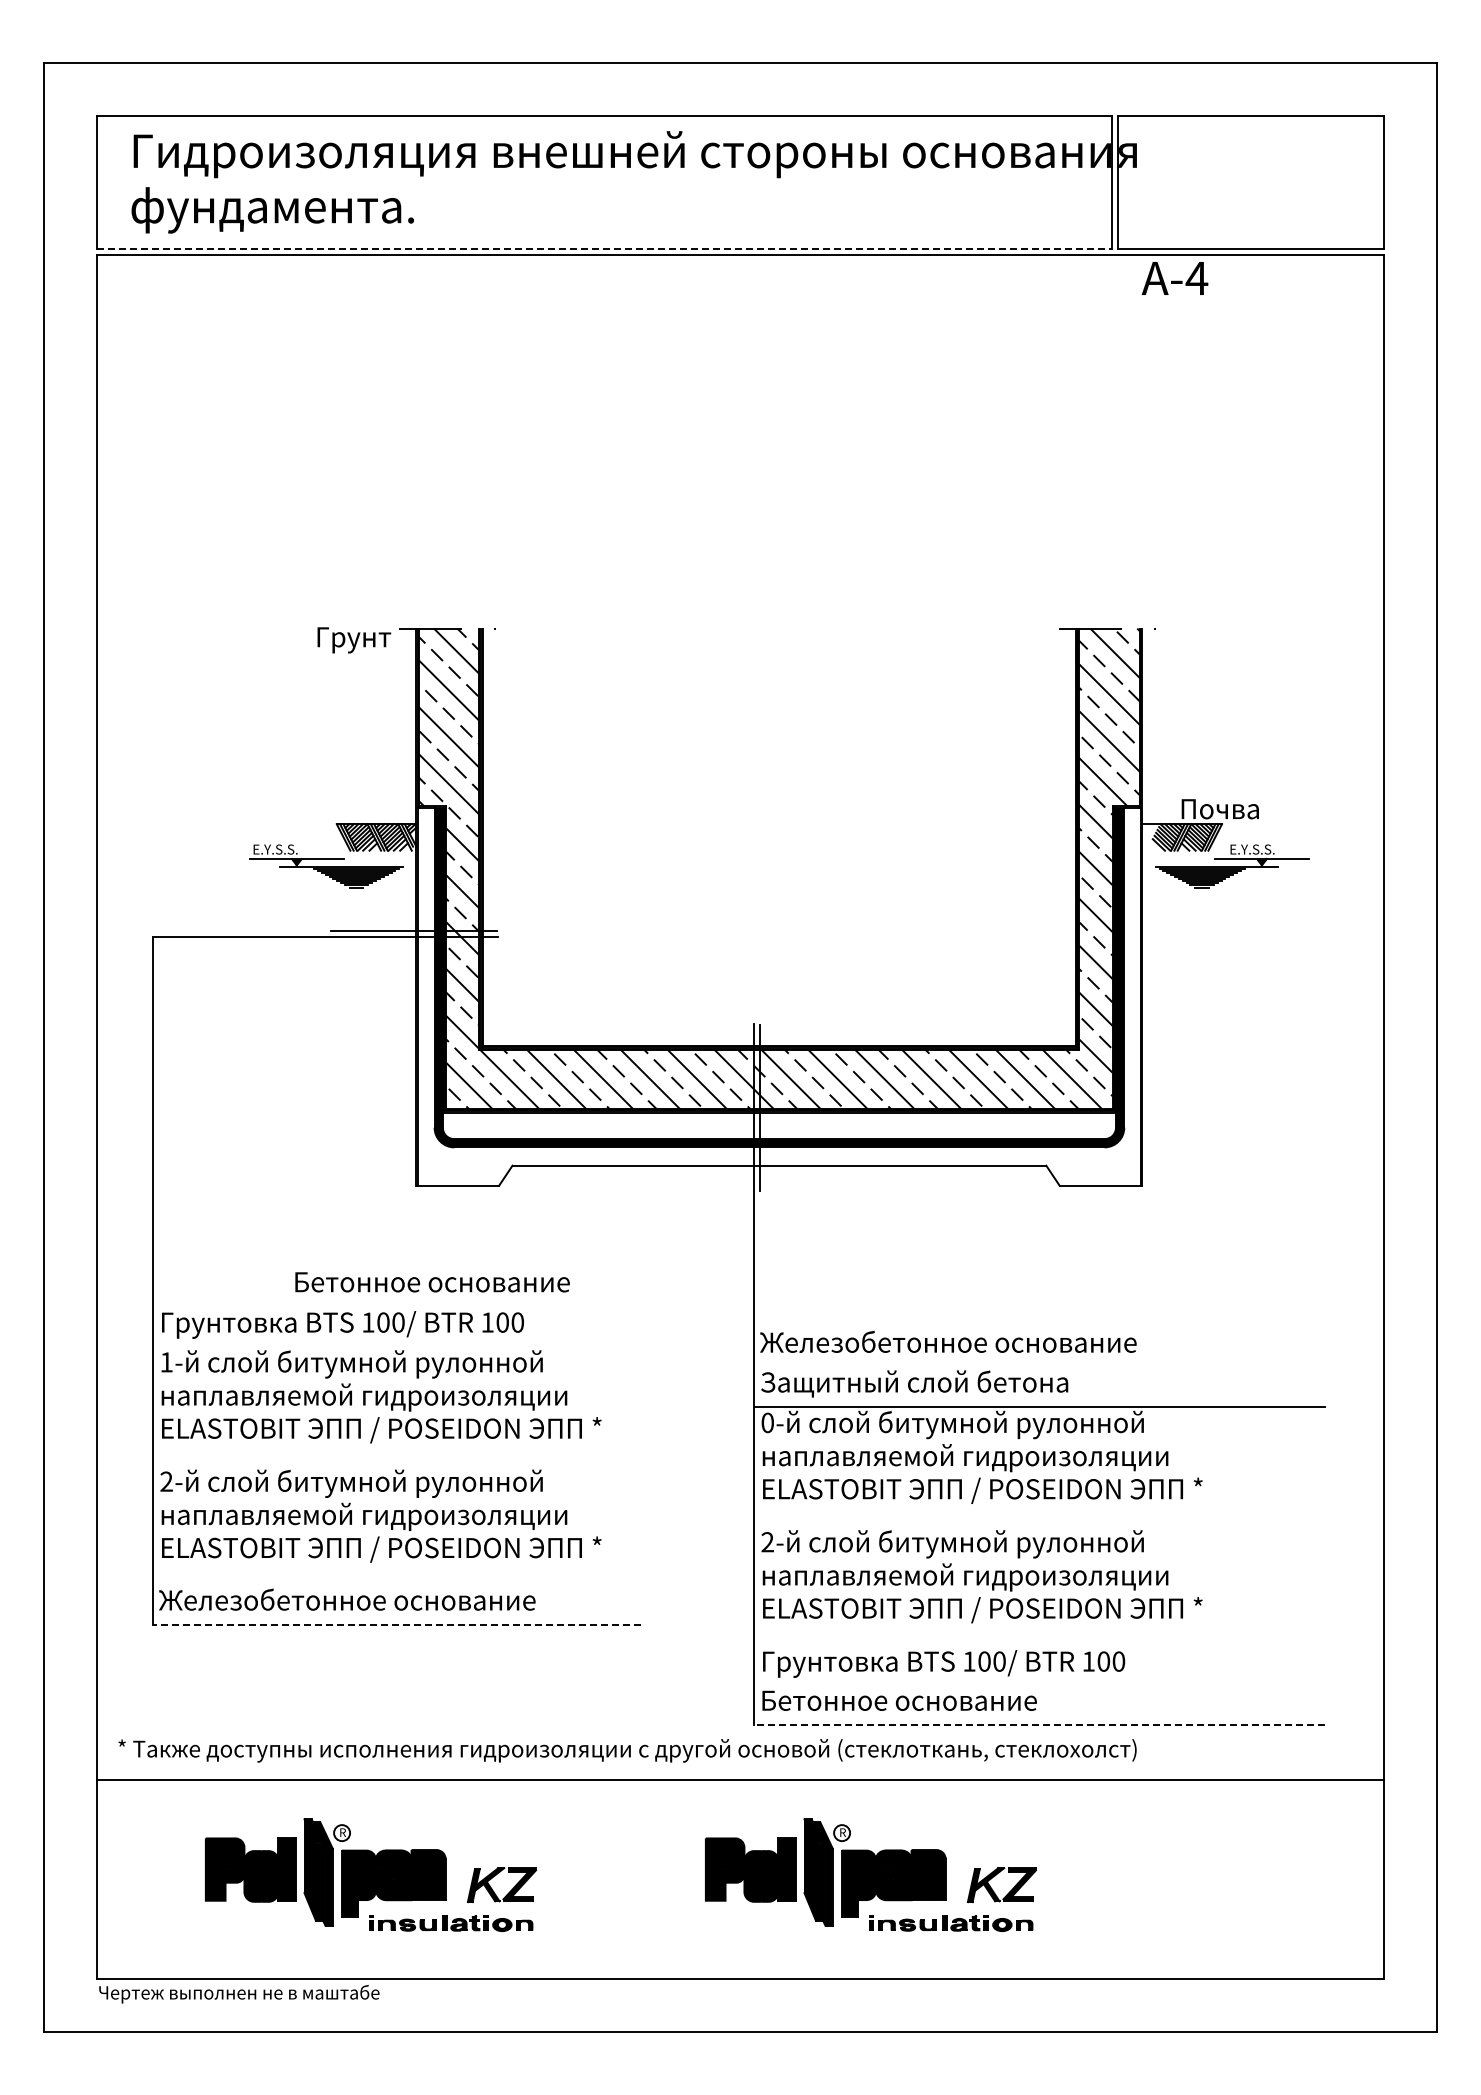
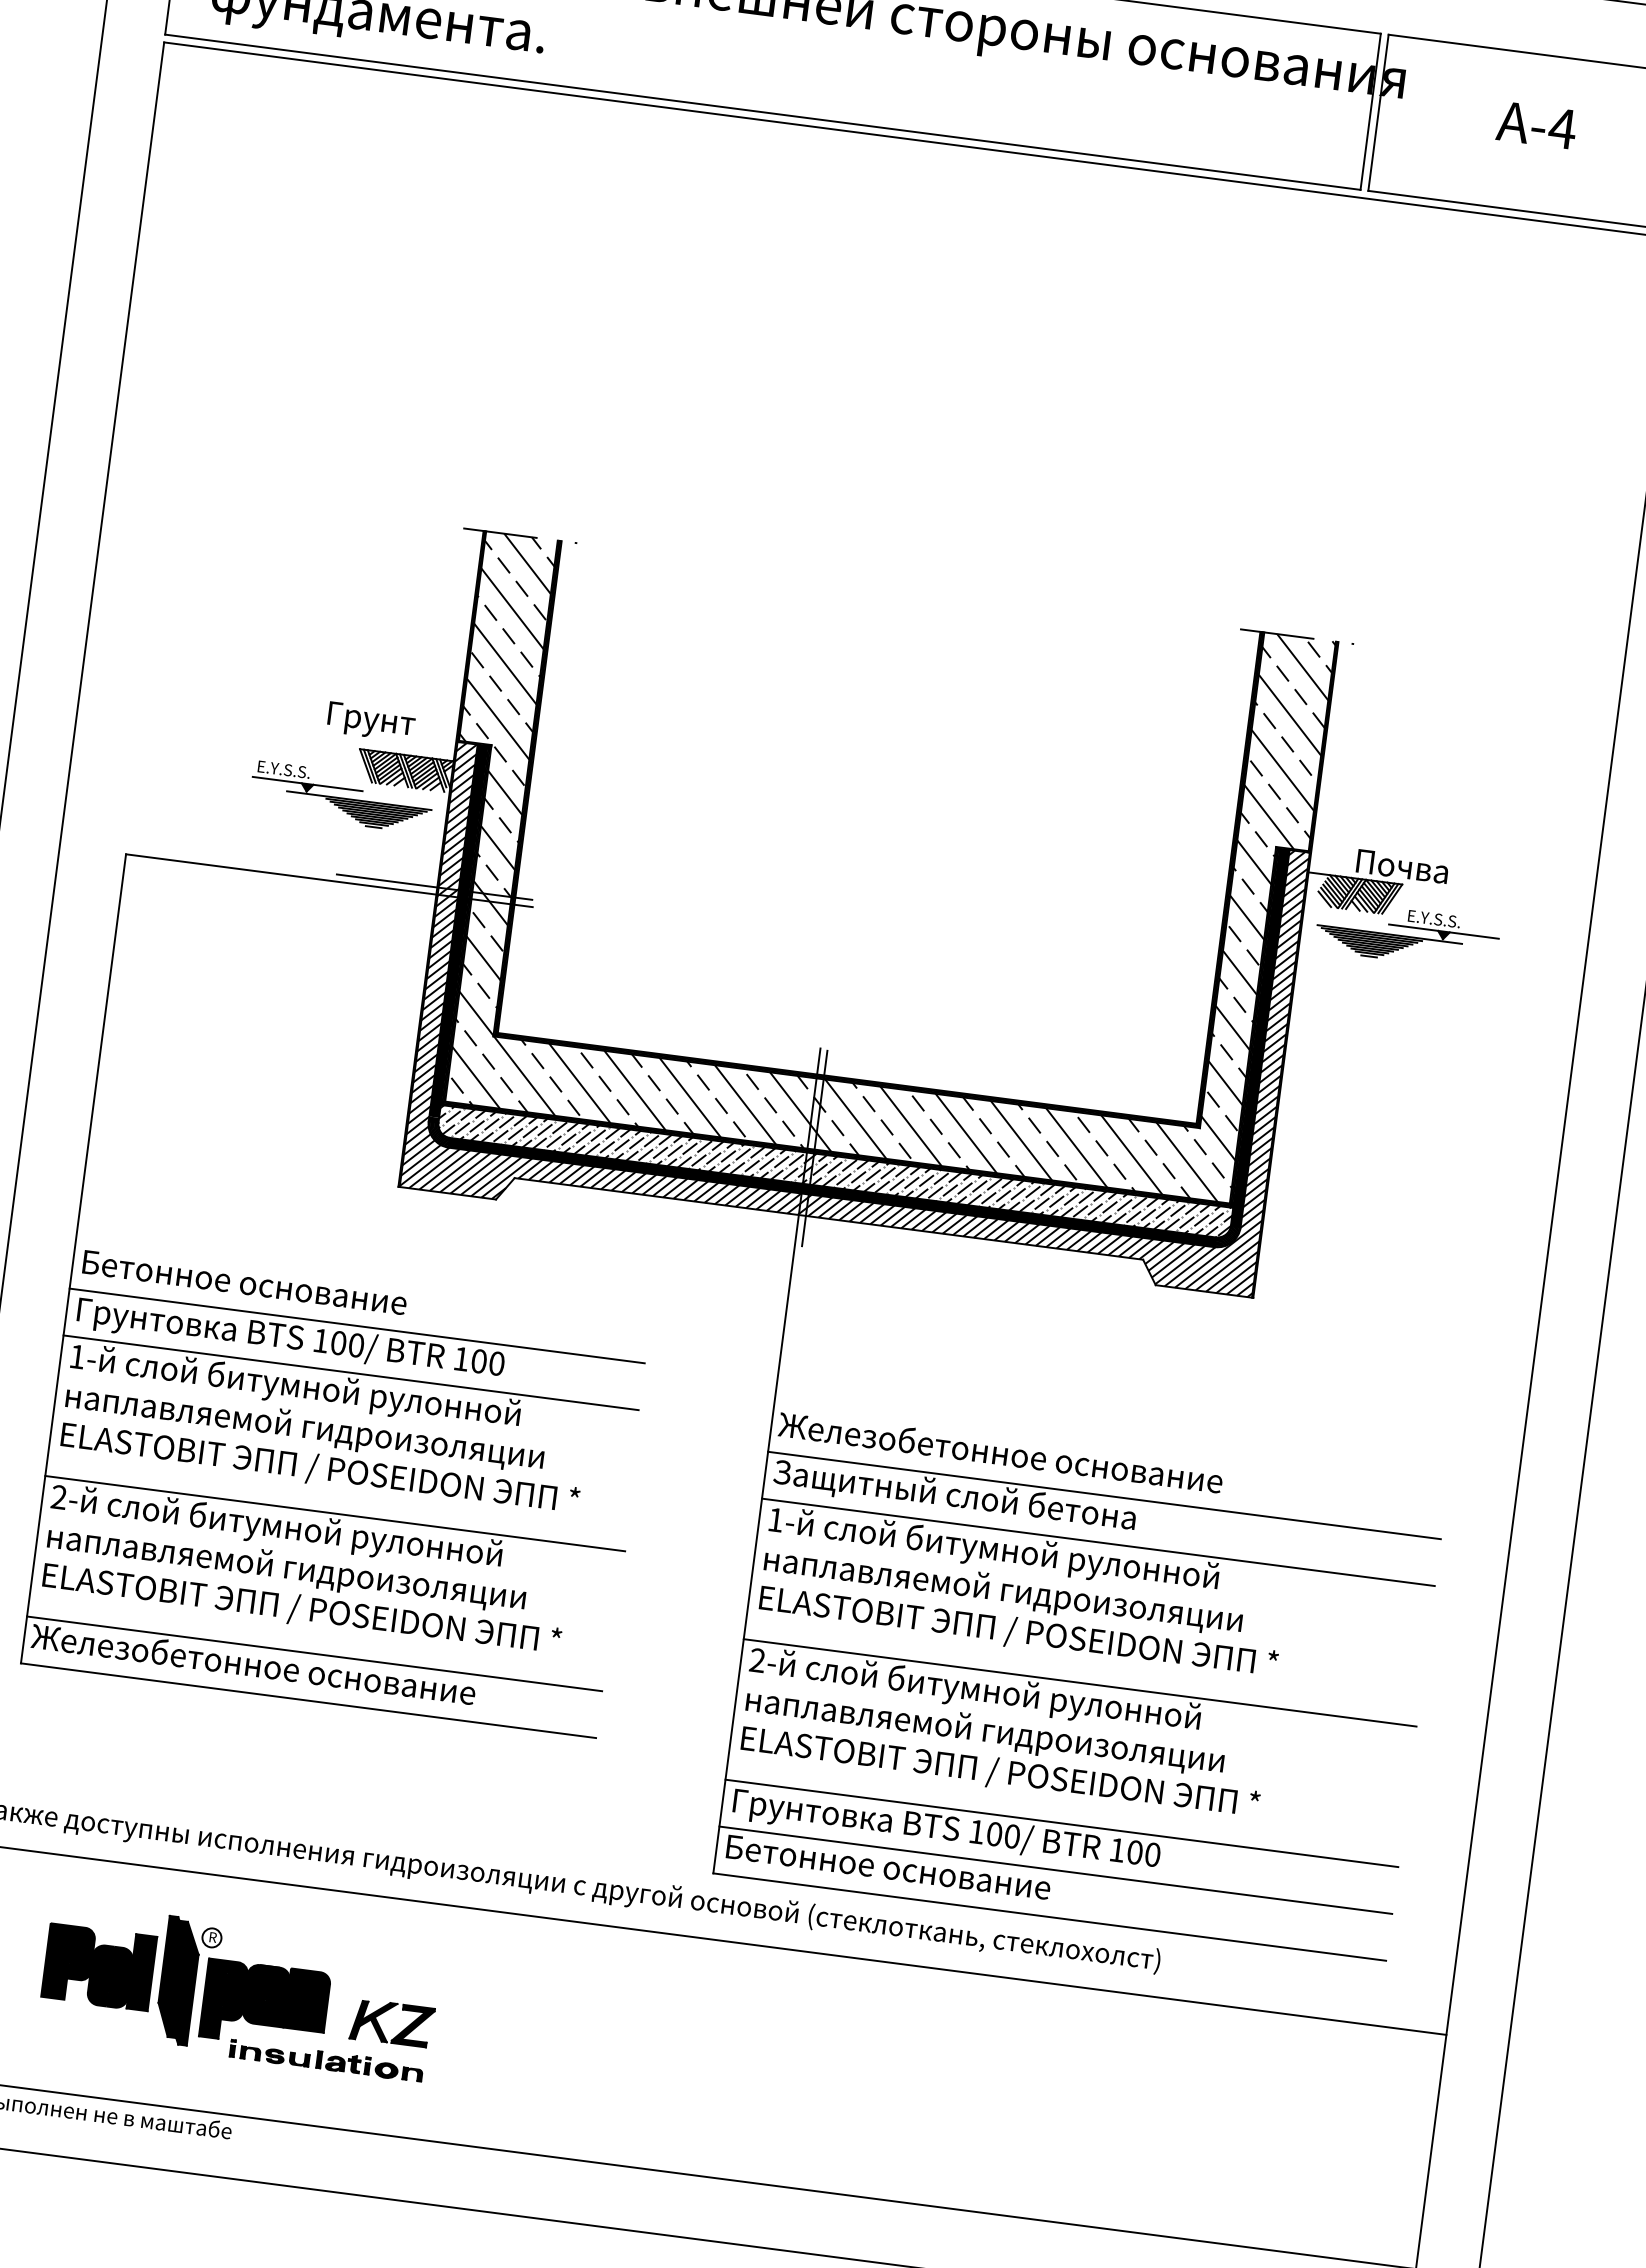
line: (604, 248) -> (763, 112), dashed -> solid
text: (1174, 278) -> (1536, 125), moved
text: (354, 640) -> (371, 722), moved
hatch: (779, 996) -> (854, 1019), added
hatch: (778, 1125) -> (833, 1171), added
text: (432, 1282) -> (244, 1282), moved
line: (396, 1306) -> (356, 1326), added
line: (396, 1346) -> (350, 1373), added
line: (1039, 1366) -> (1104, 1495), added
text: (767, 1422) -> (775, 1519), 0- -> 1-
line: (398, 1465) -> (334, 1513), added
line: (1039, 1525) -> (1080, 1682), added
line: (396, 1584) -> (314, 1653), added
line: (396, 1624) -> (307, 1700), dashed -> solid
line: (1039, 1645) -> (1061, 1823), added
line: (1039, 1685) -> (1055, 1870), added
line: (1039, 1724) -> (1049, 1916), dashed -> solid
part: (871, 1874) -> (828, 2067), removed

